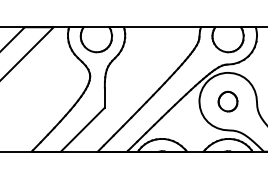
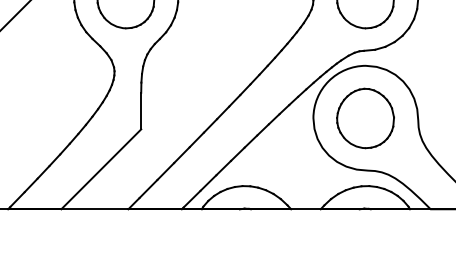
part: (227, 101) -> (364, 117), size x1.67

